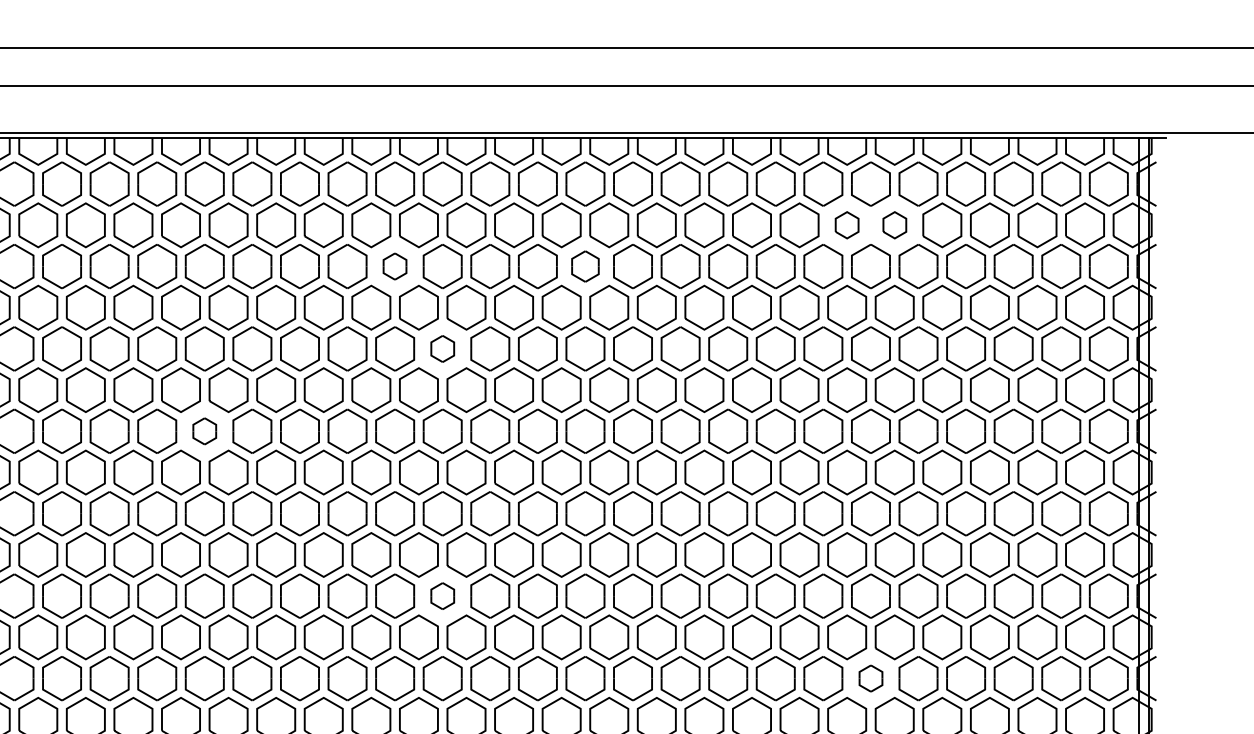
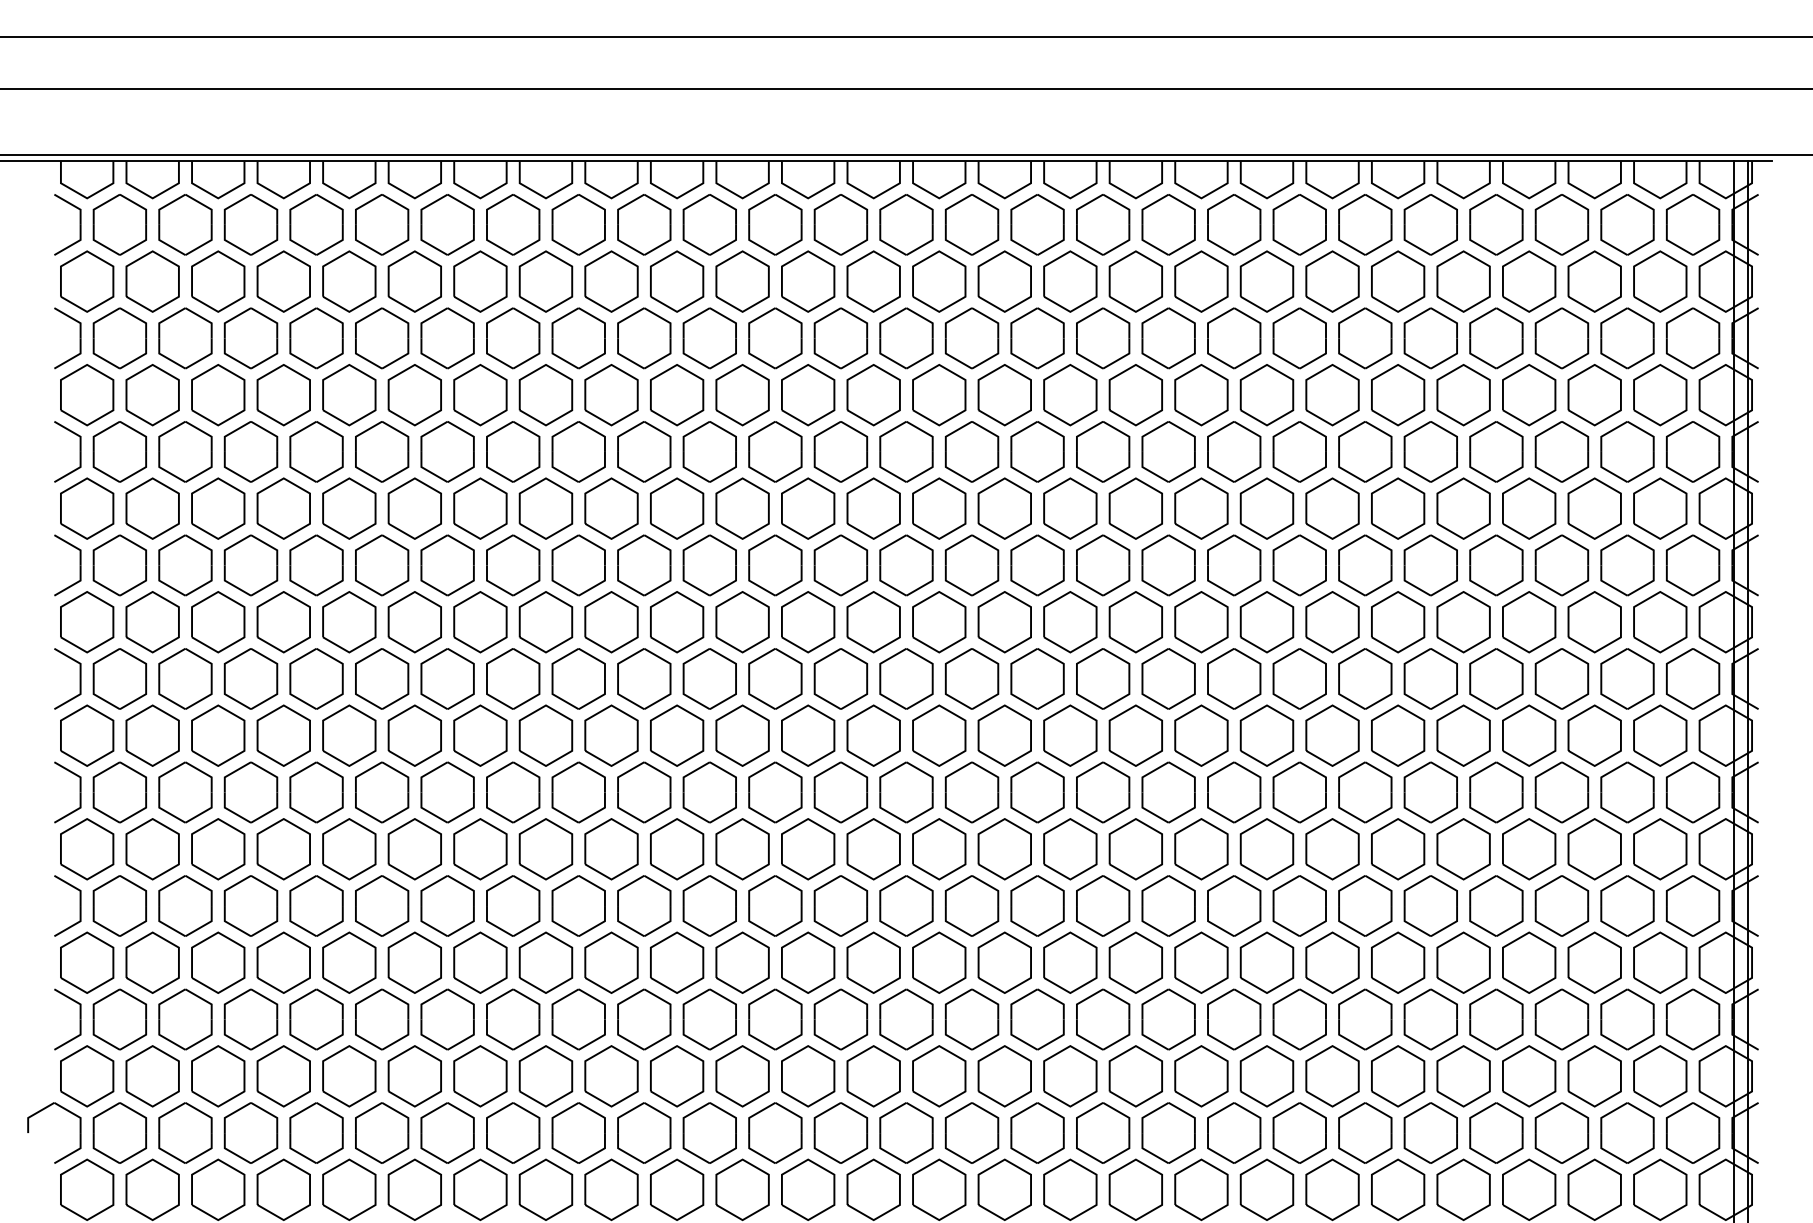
part: (847, 225) -> (1332, 281), size x1.67
part: (895, 225) -> (1398, 281), size x1.67
part: (394, 266) -> (709, 338), size x1.67
part: (585, 266) -> (971, 338), size x1.43
part: (442, 348) -> (775, 451), size x1.67
part: (204, 431) -> (447, 565), size x1.67
part: (442, 596) -> (775, 792), size x1.67
part: (871, 678) -> (1365, 905), size x1.67

